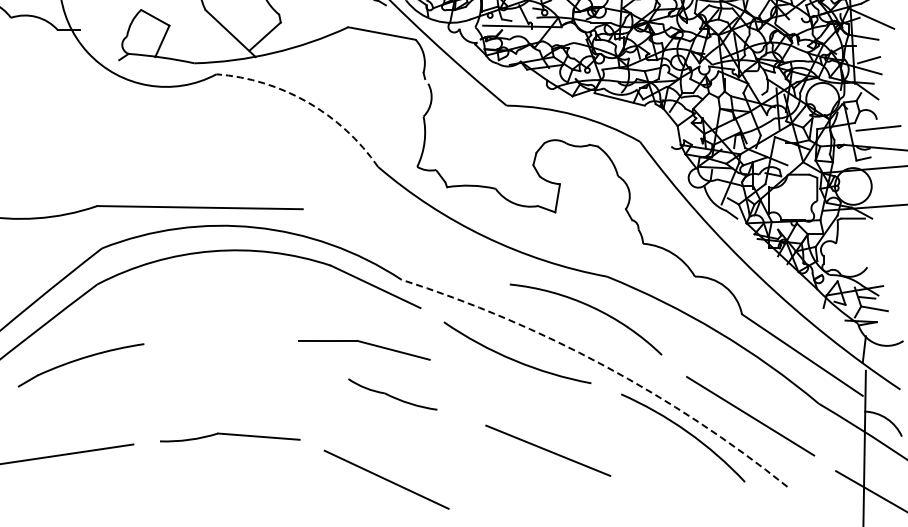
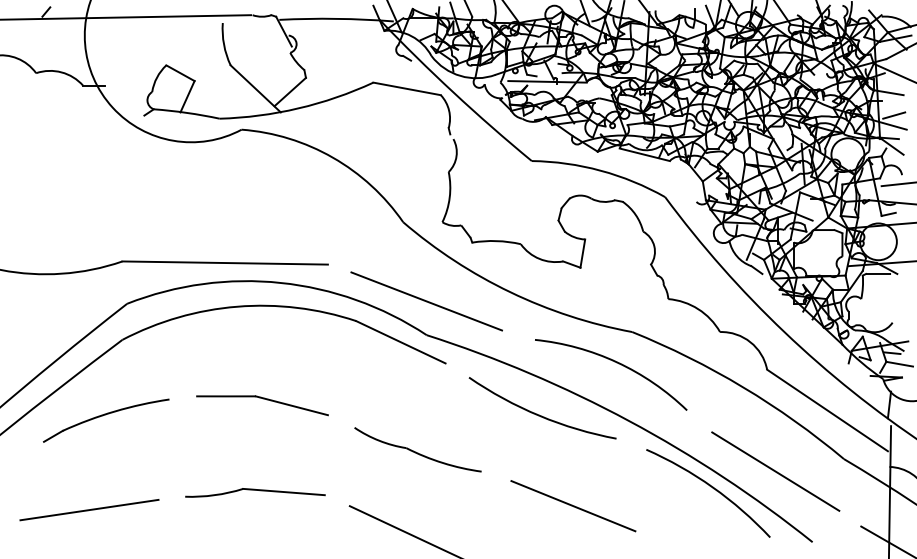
arc: (307, 102) -> (332, 157), dashed -> solid
line: (401, 246) -> (426, 301), added
part: (365, 344) -> (263, 399), moved
arc: (604, 366) -> (629, 421), dashed -> solid
part: (392, 394) -> (417, 449), size x1.43

